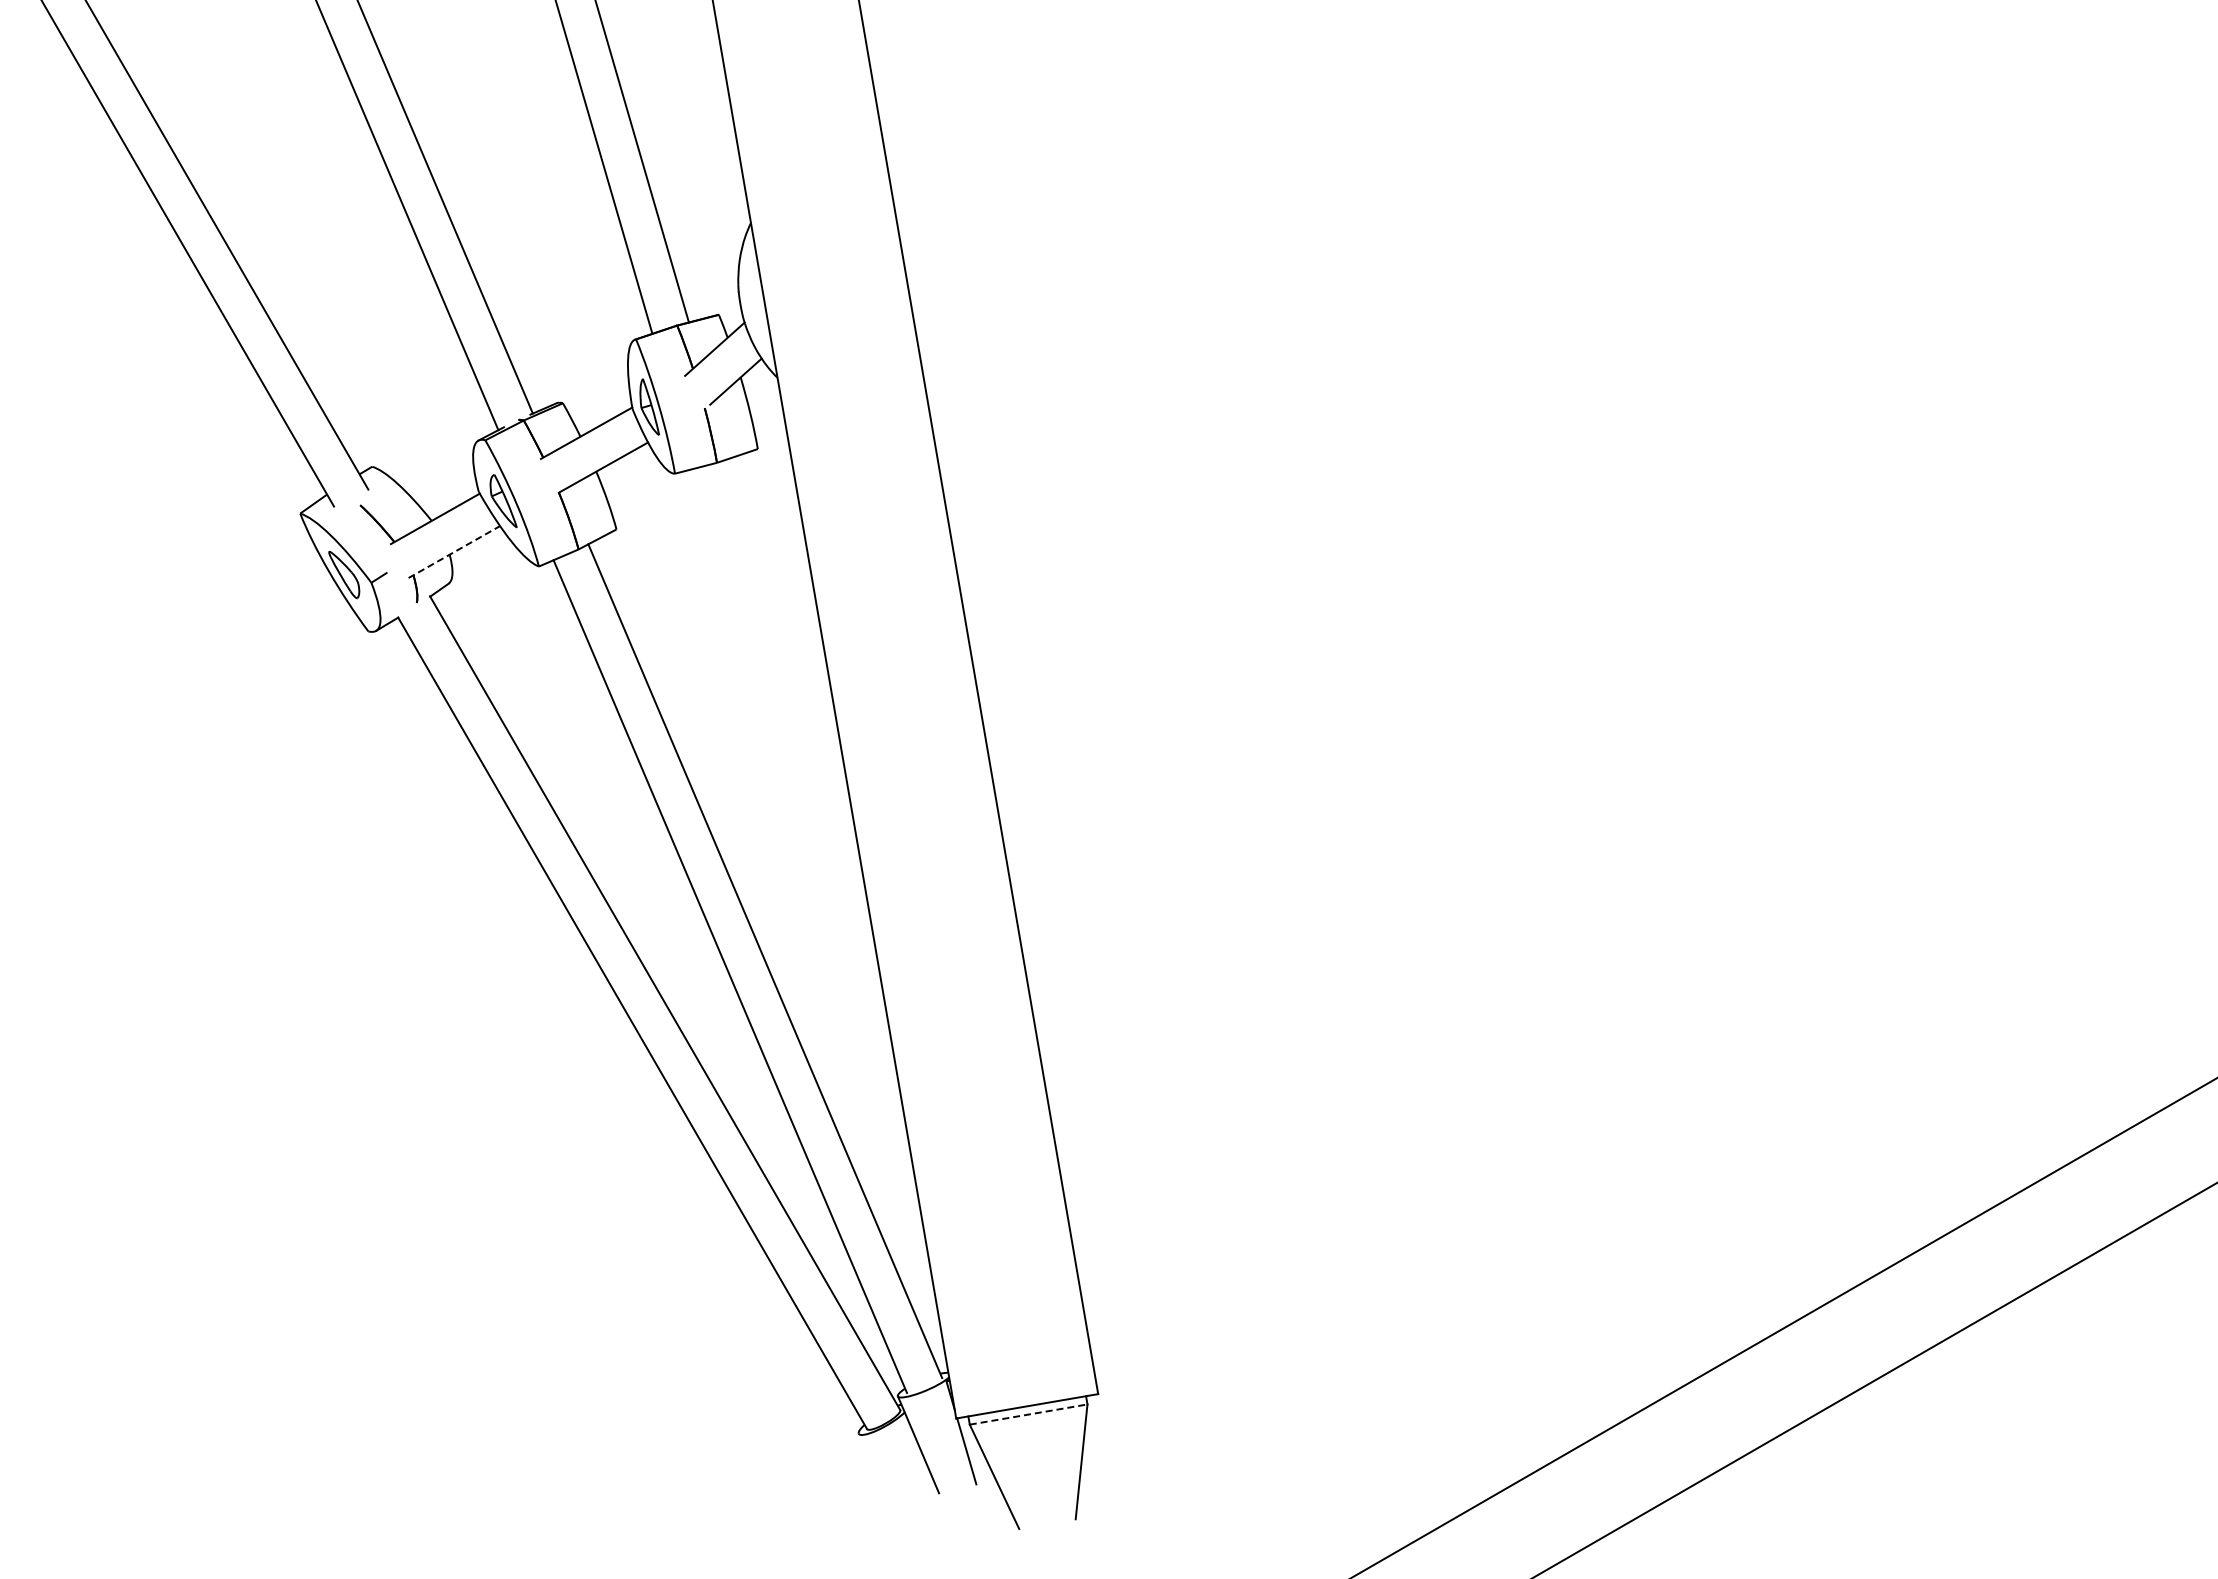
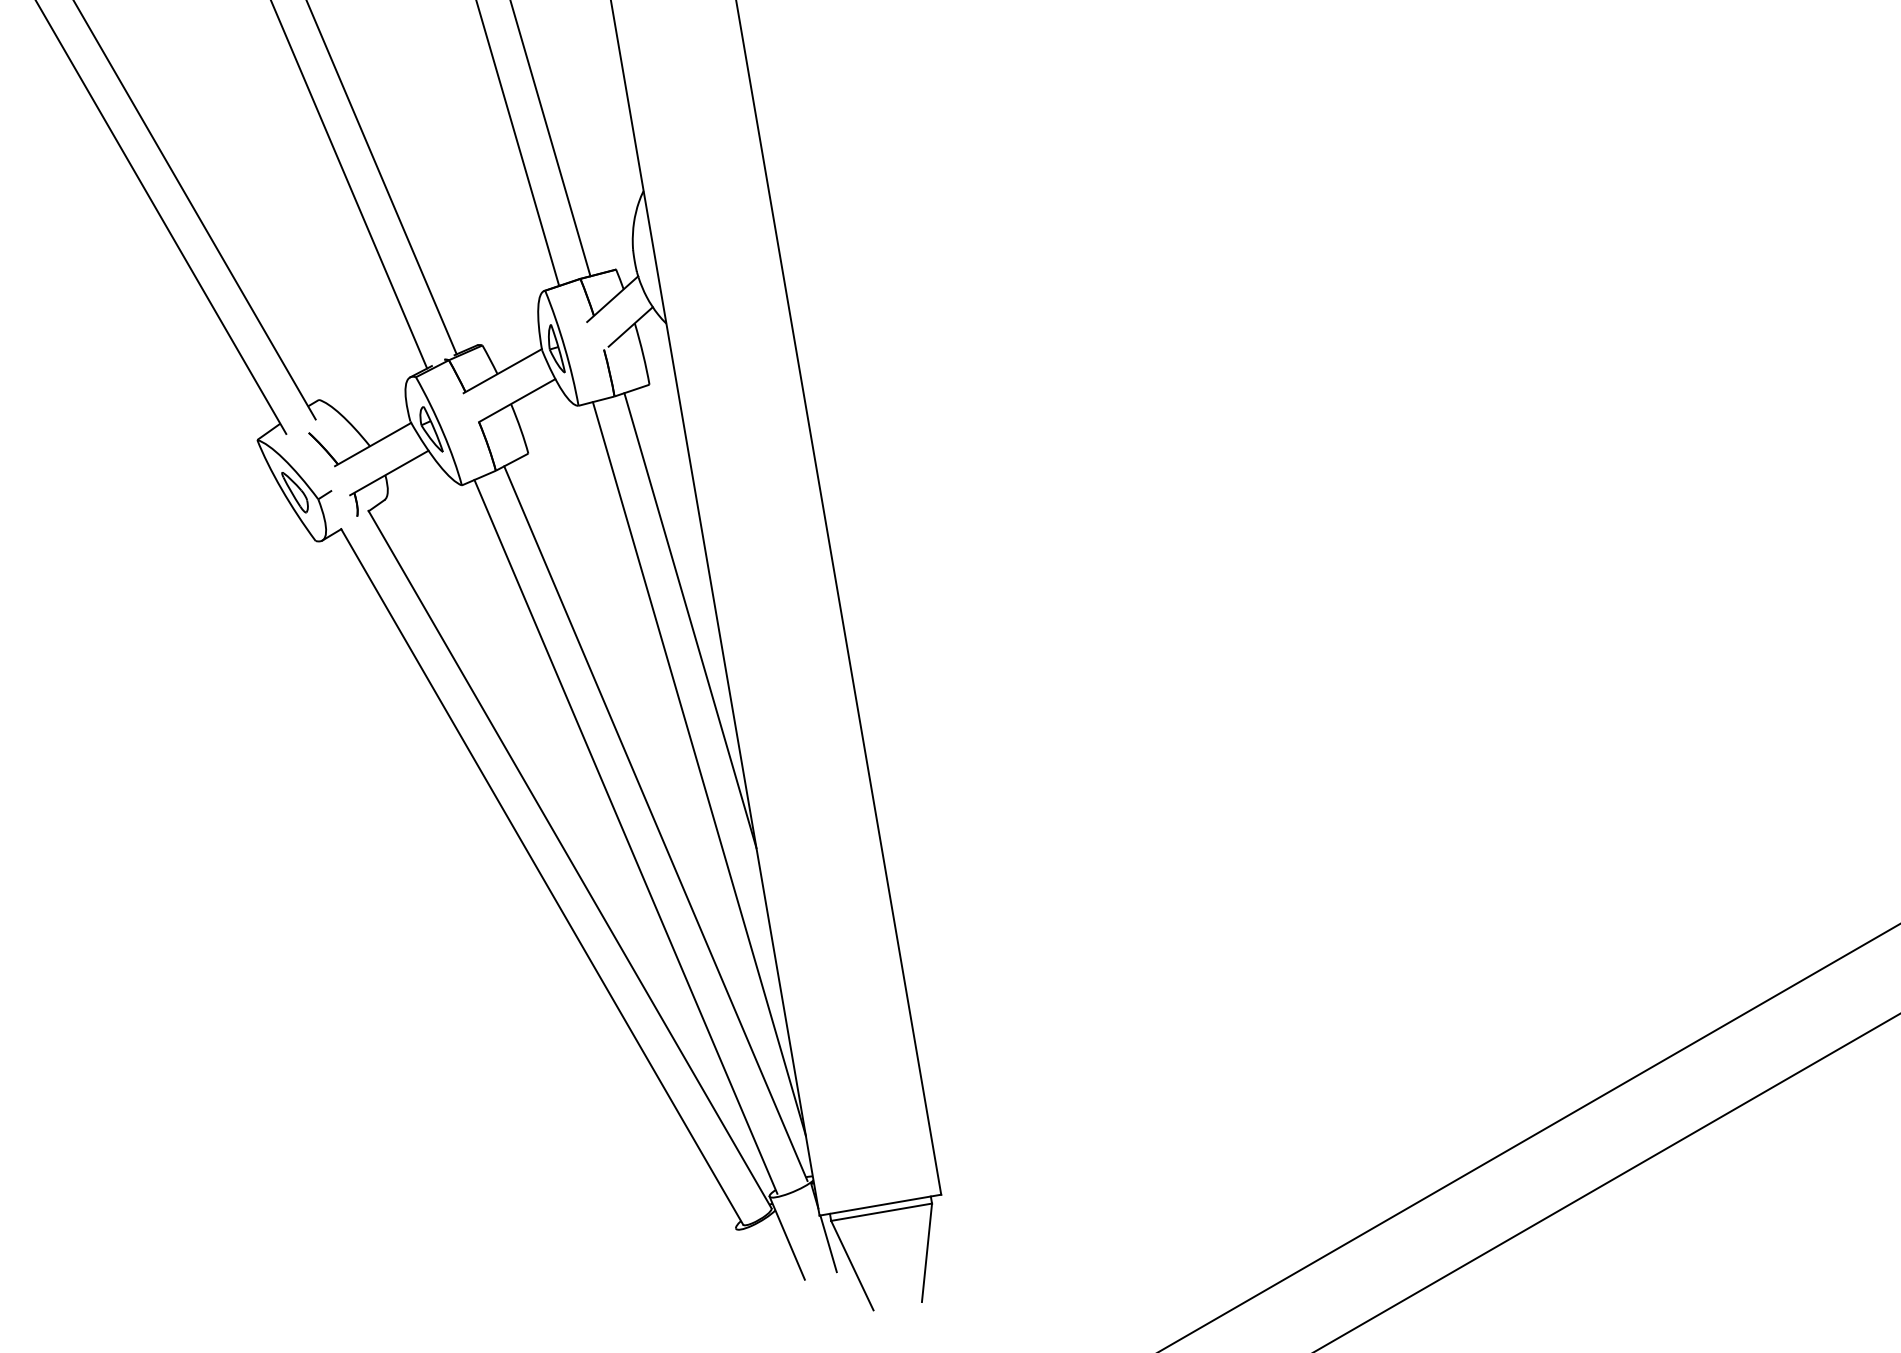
line: (454, 552) -> (389, 473), dashed -> solid
line: (805, 723) -> (690, 619), added
line: (815, 897) -> (698, 769), added
line: (1028, 1414) -> (881, 1212), dashed -> solid

